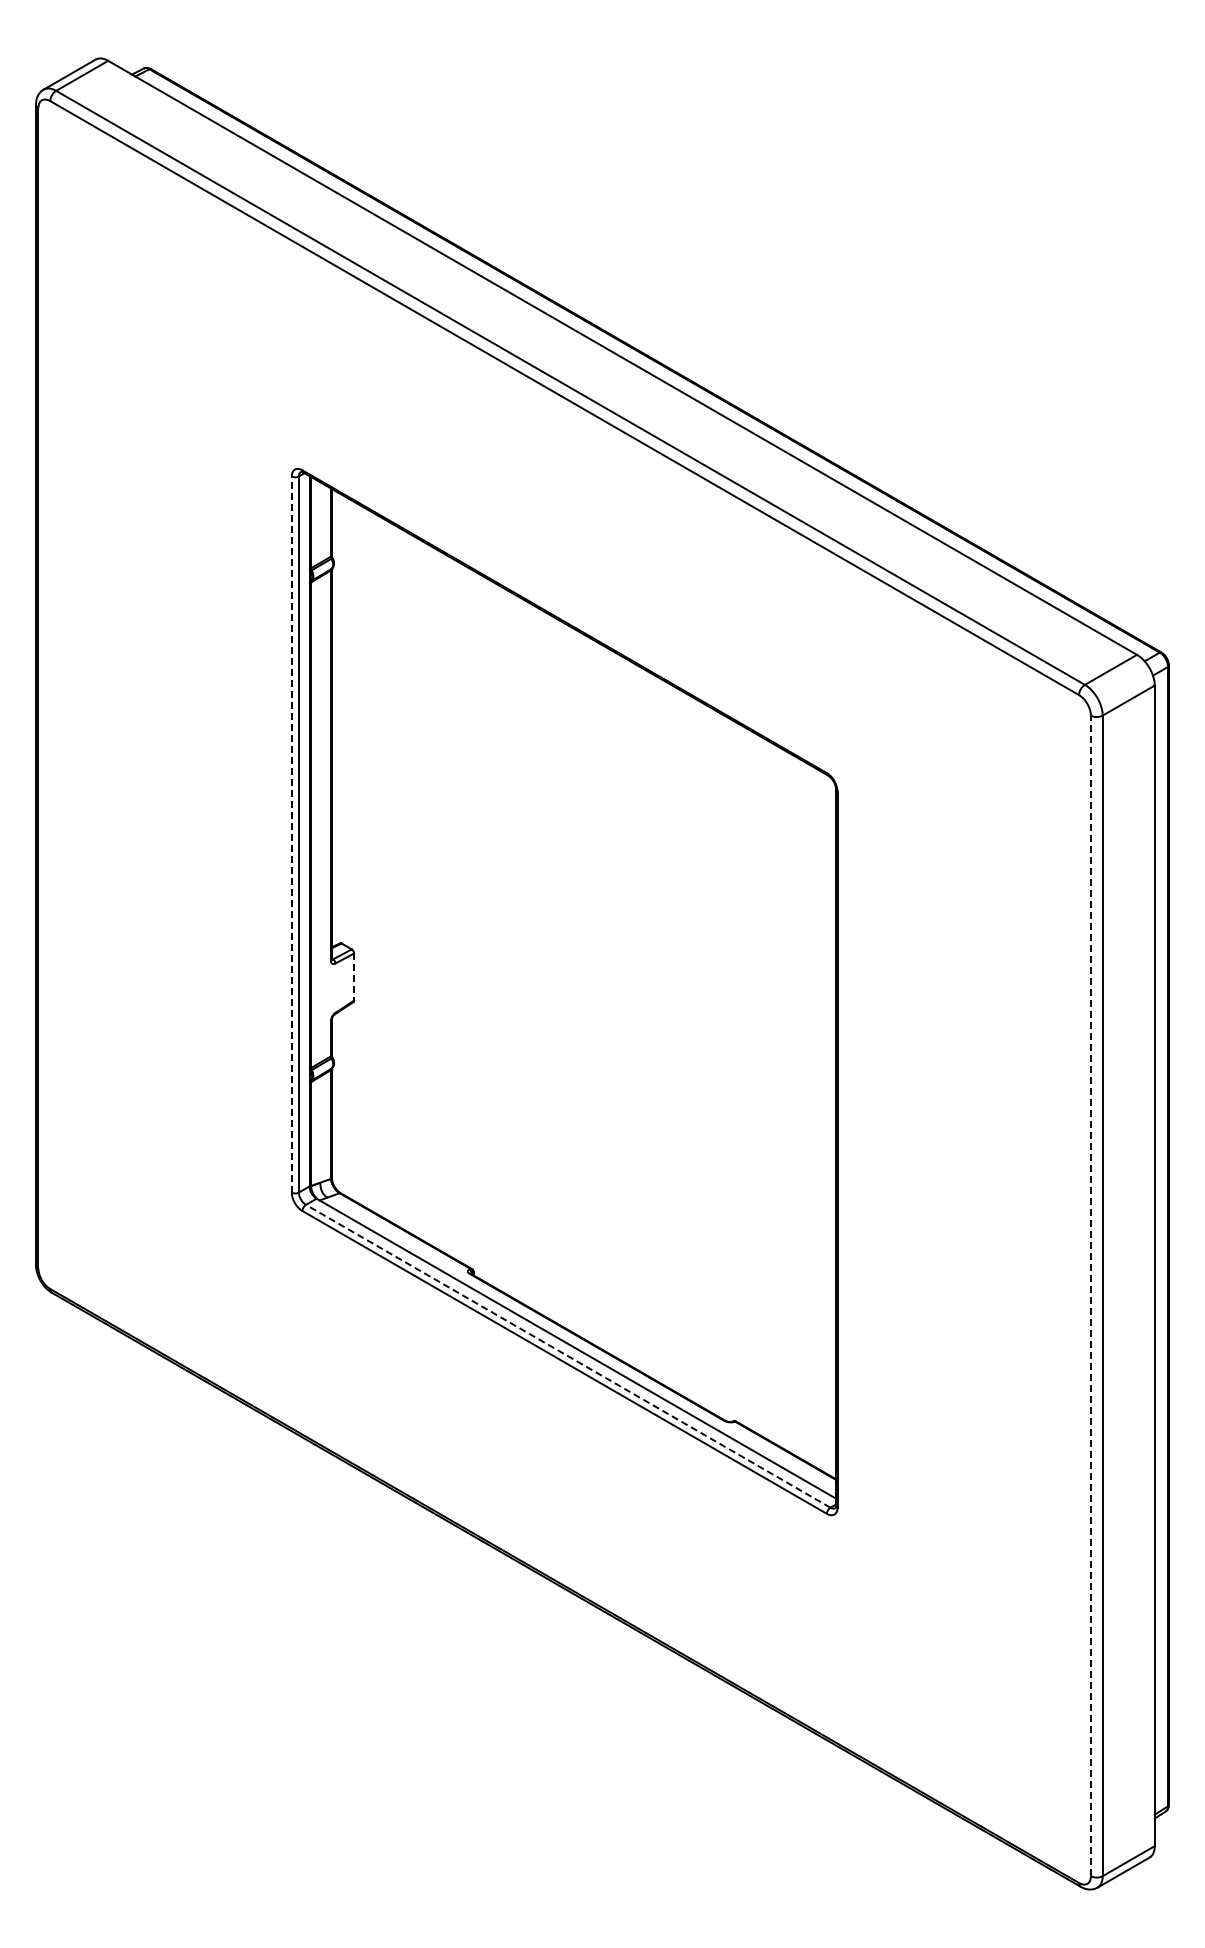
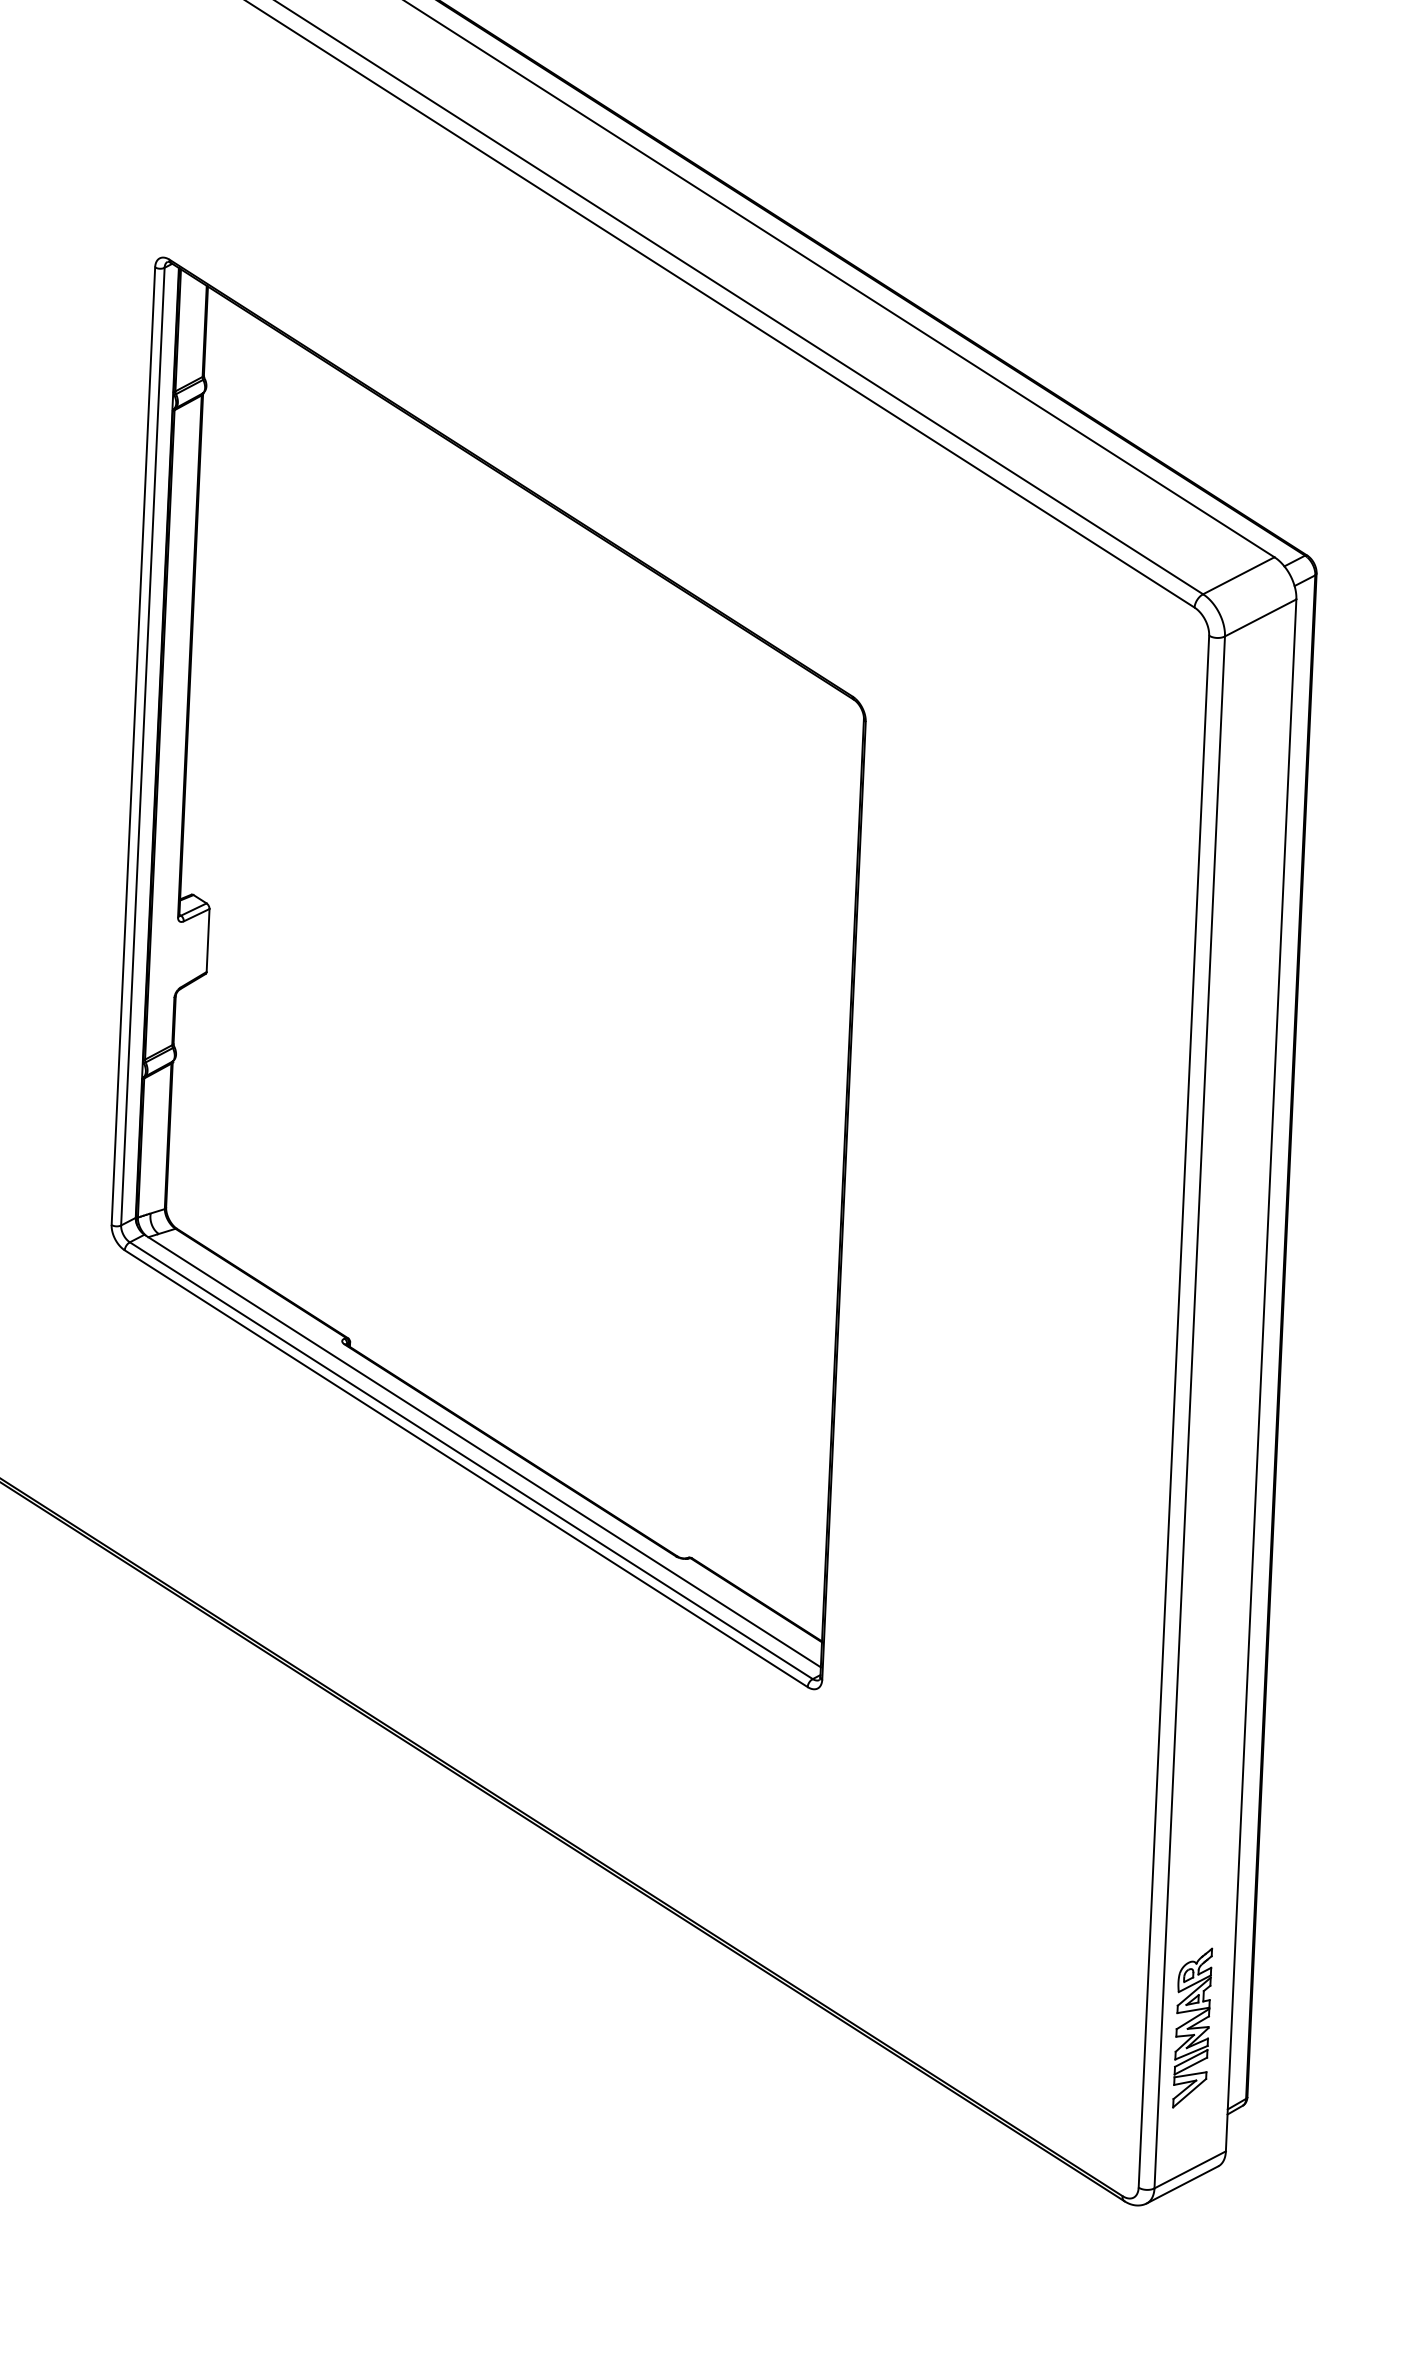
line: (291, 834) -> (132, 746), dashed -> solid
line: (354, 977) -> (208, 941), dashed -> solid
line: (1090, 1295) -> (1173, 1411), dashed -> solid
line: (568, 1356) -> (471, 1461), dashed -> solid
part: (1125, 1755) -> (1192, 2028), added

